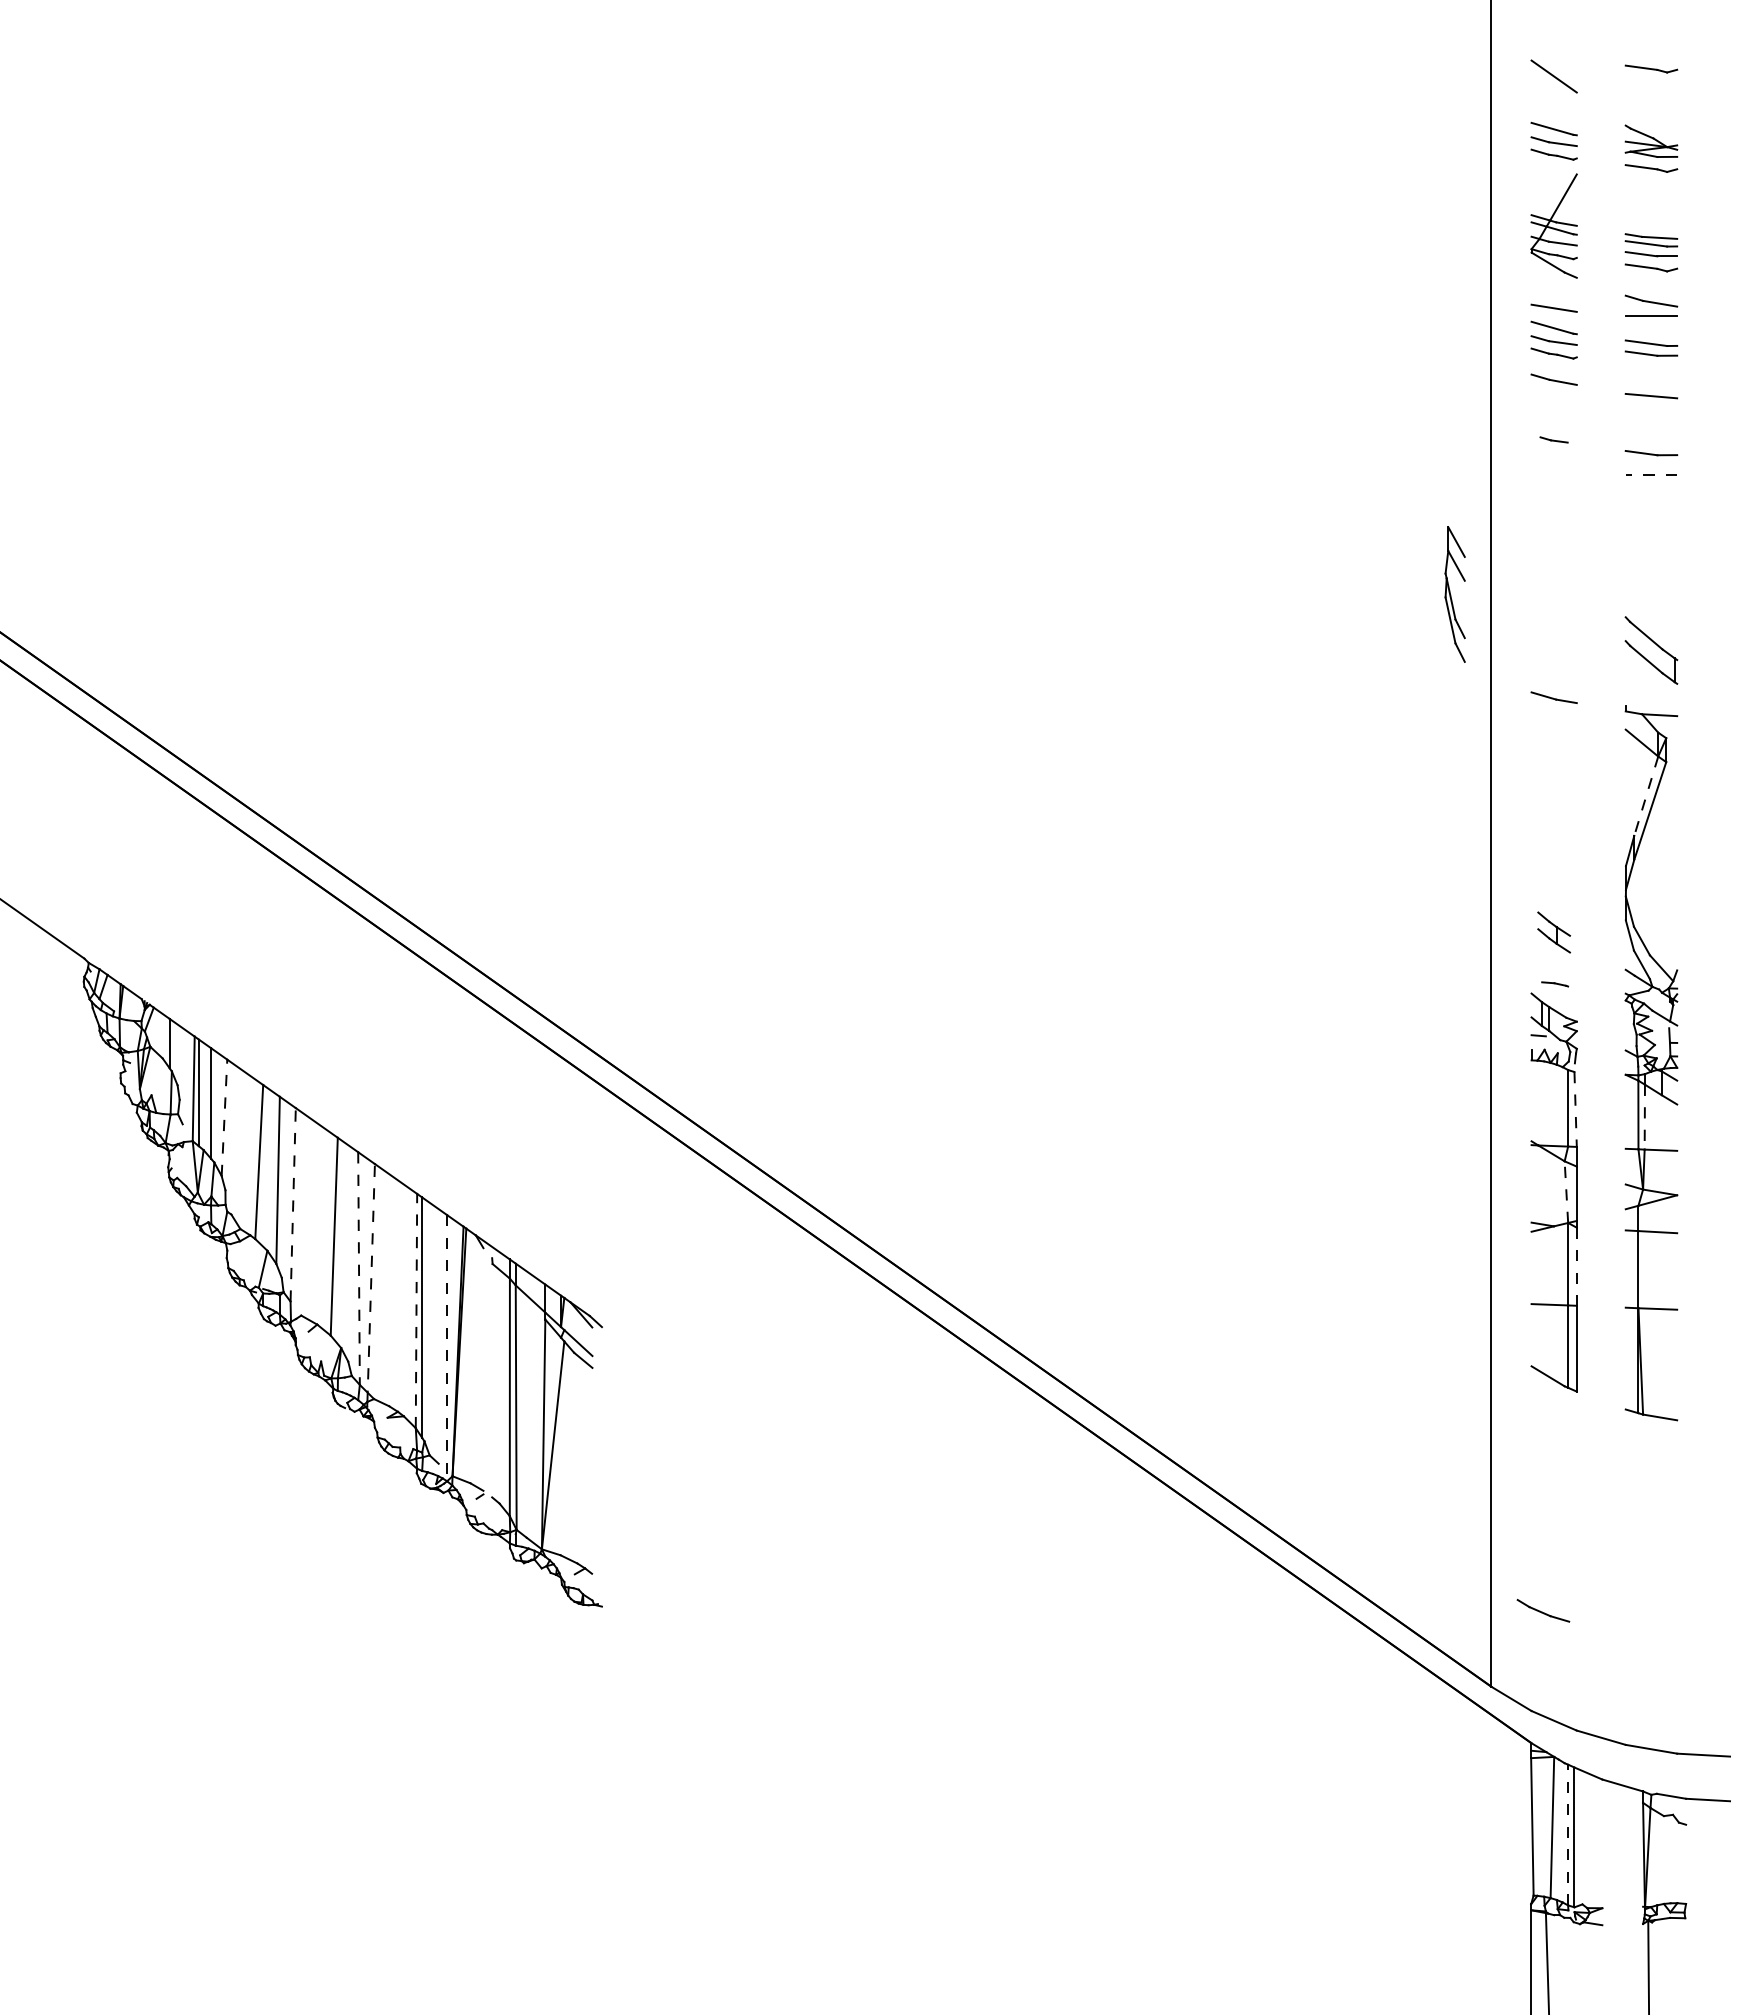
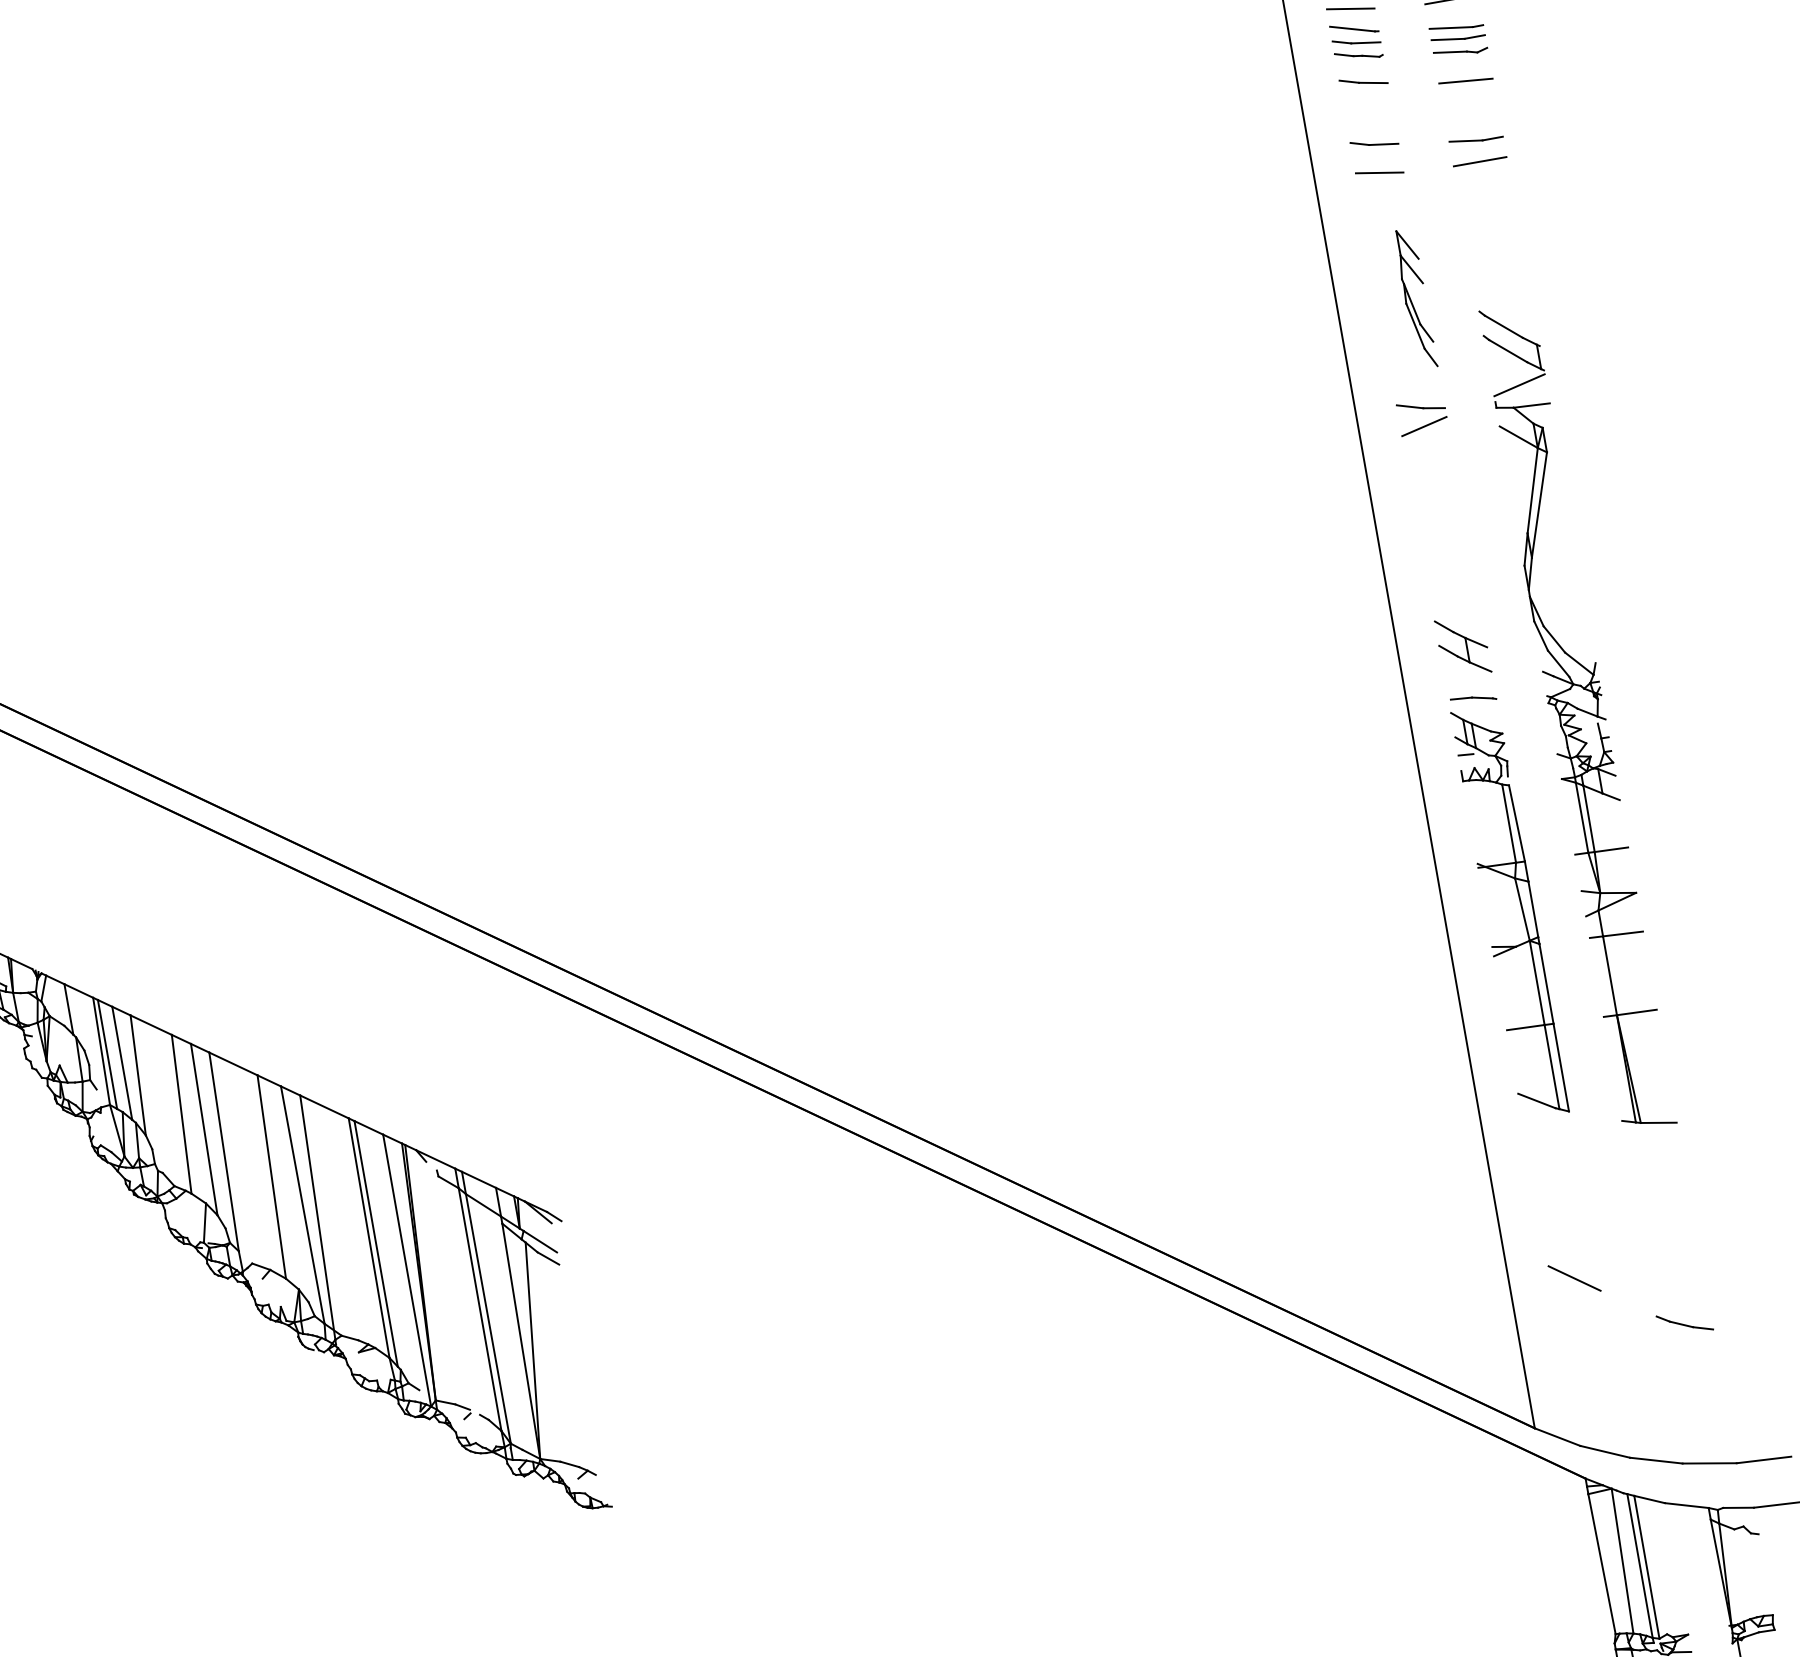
part: (1651, 367) -> (1460, 51), added
part: (1553, 439) -> (1373, 143), size x1.67
line: (1553, 468) -> (1378, 172), added
line: (1651, 475) -> (1480, 162), dashed -> solid
part: (1454, 594) -> (1414, 299), moved
line: (1651, 693) -> (1519, 384), added
line: (1553, 716) -> (1423, 426), added
line: (1646, 796) -> (1532, 490), dashed -> solid
part: (1553, 932) -> (1462, 646), size x1.43
part: (1554, 984) -> (1472, 699), size x1.67
line: (1575, 1109) -> (1516, 823), dashed -> solid
line: (224, 1117) -> (138, 1075), dashed -> solid
line: (1644, 1117) -> (1588, 819), dashed -> solid
line: (1566, 1192) -> (1522, 909), dashed -> solid
line: (293, 1204) -> (224, 1151), dashed -> solid
line: (1576, 1267) -> (1546, 984), dashed -> solid
line: (359, 1269) -> (303, 1205), dashed -> solid
line: (371, 1282) -> (318, 1217), dashed -> solid
line: (416, 1310) -> (369, 1237), dashed -> solid
line: (447, 1348) -> (407, 1270), dashed -> solid
line: (1553, 1551) -> (1573, 1279), added
part: (1543, 1610) -> (1684, 1322), moved
line: (1568, 1834) -> (1640, 1565), dashed -> solid

